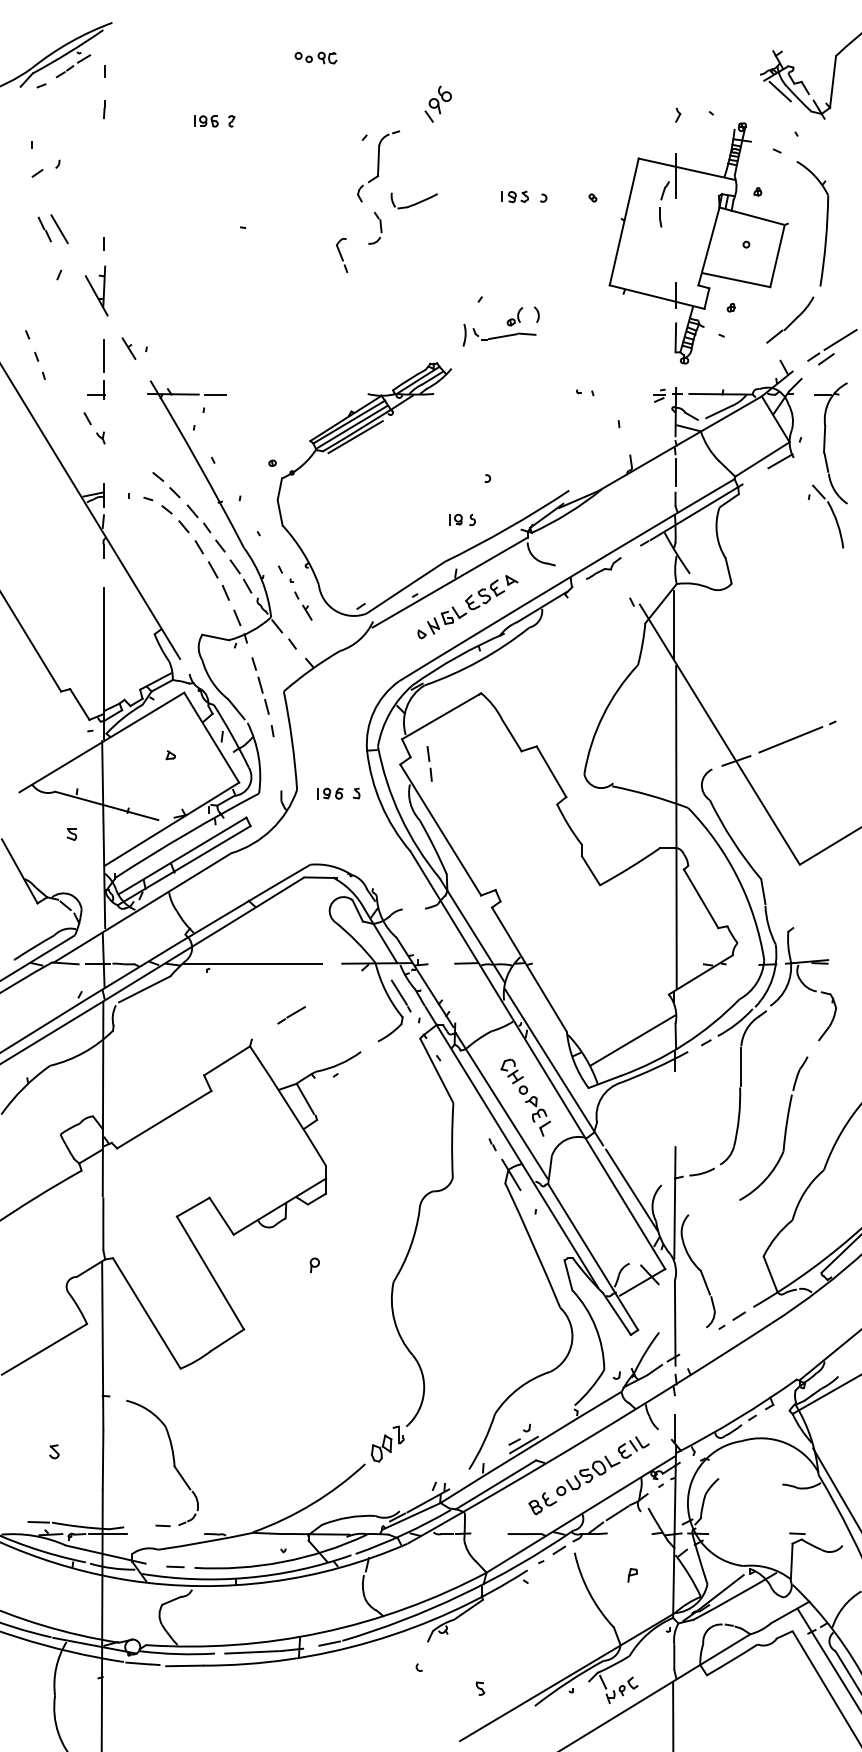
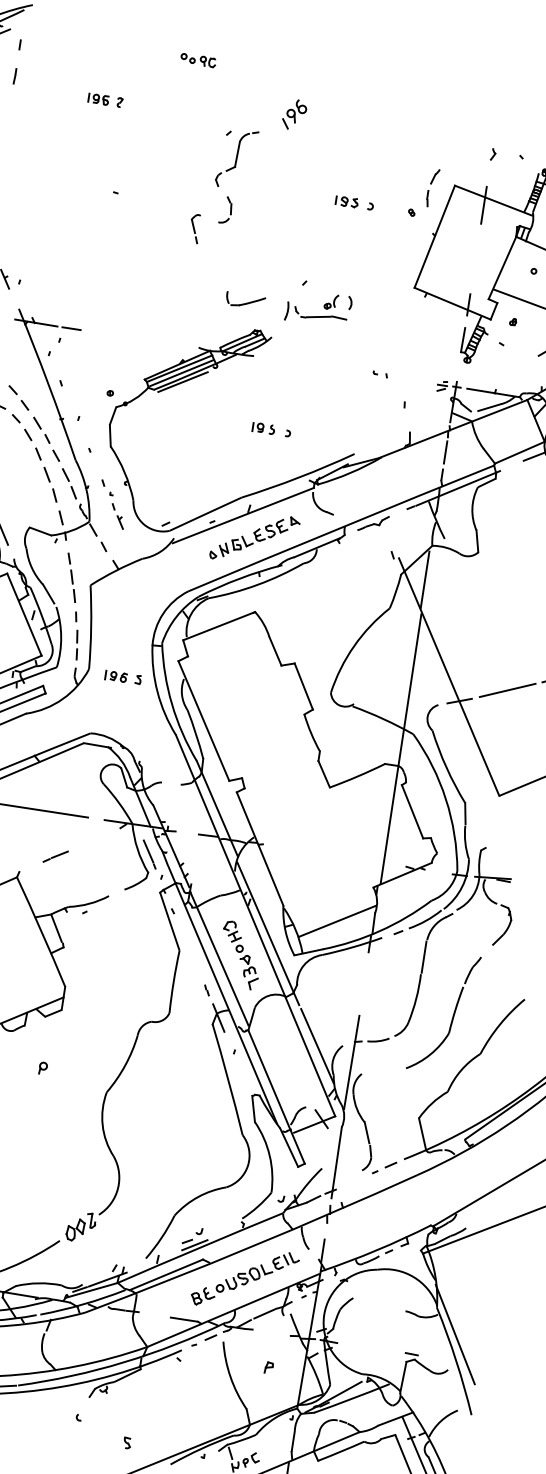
part: (413, 200) -> (244, 300), moved
part: (664, 204) -> (433, 188), moved
part: (462, 519) -> (263, 428), moved
line: (429, 761) -> (77, 643), moved

